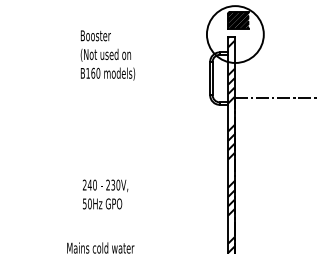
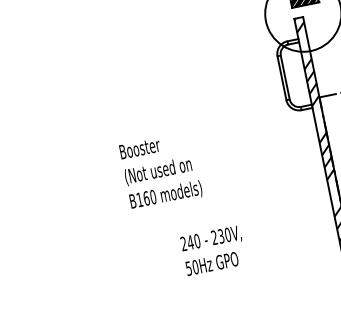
text: (107, 55) -> (160, 171), moved
text: (105, 194) -> (213, 250), moved

